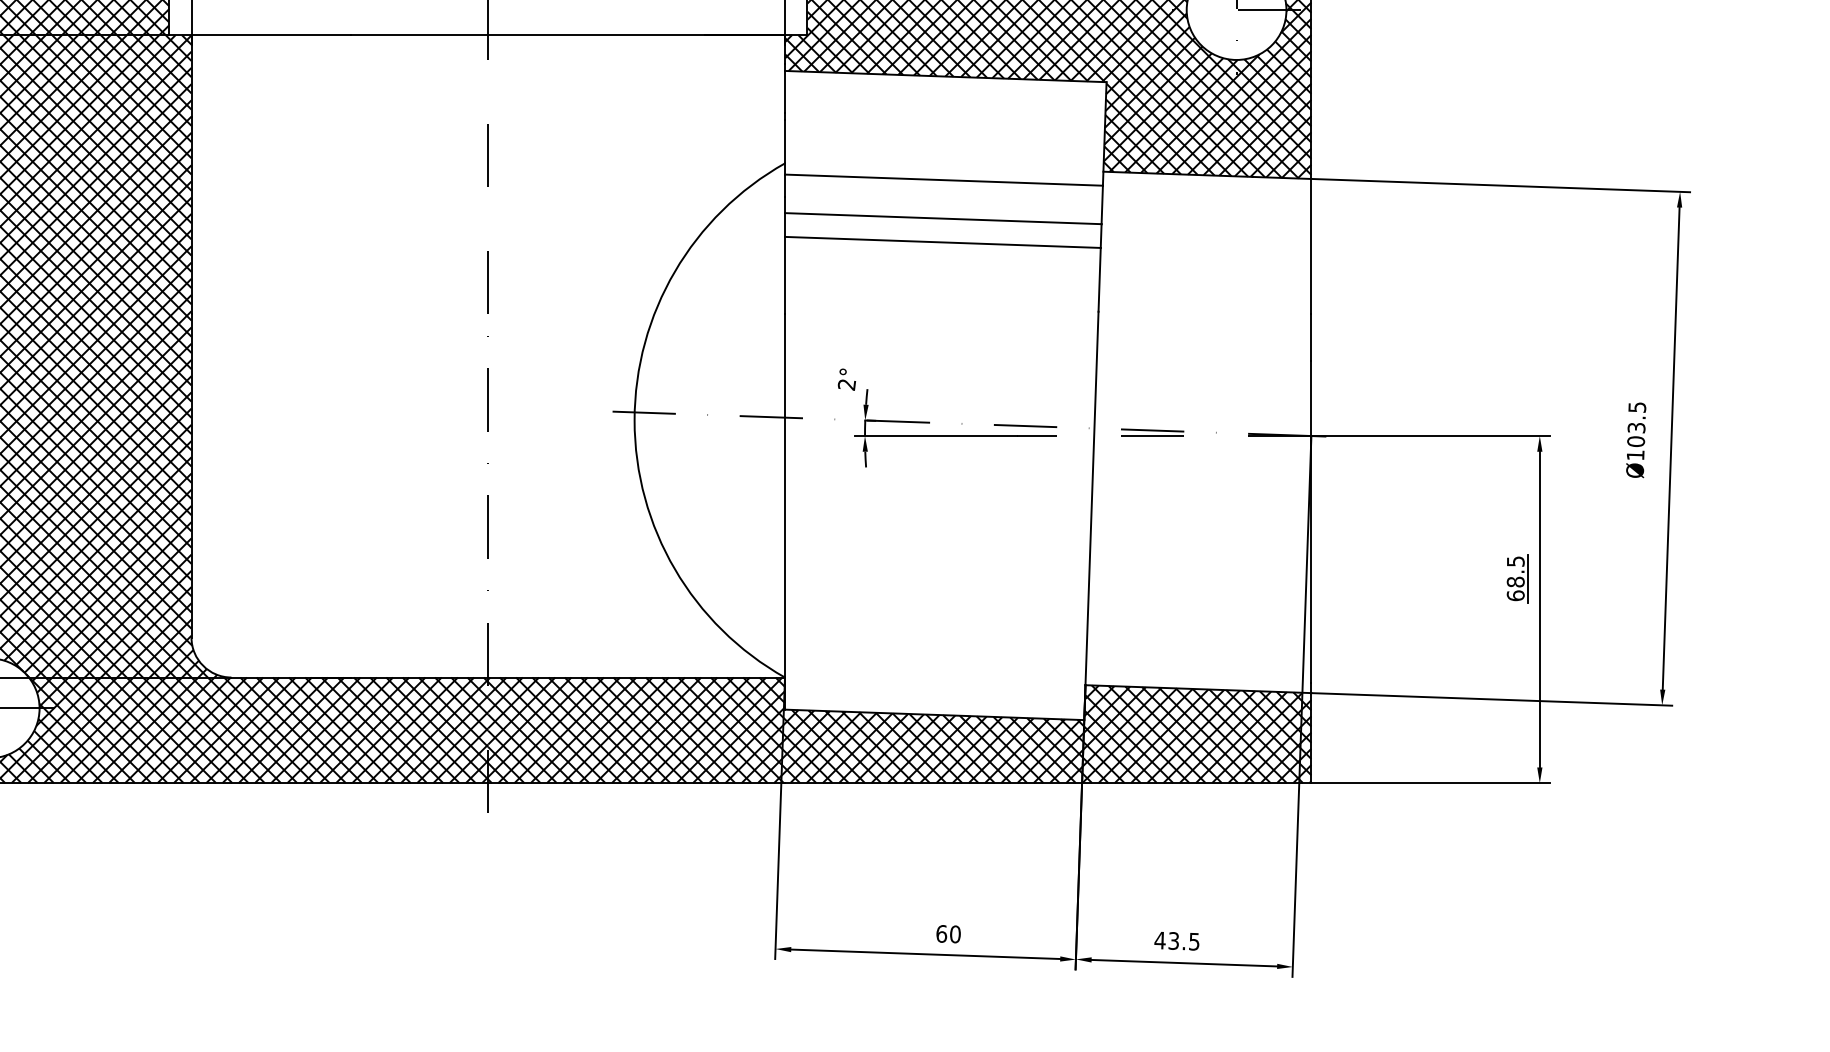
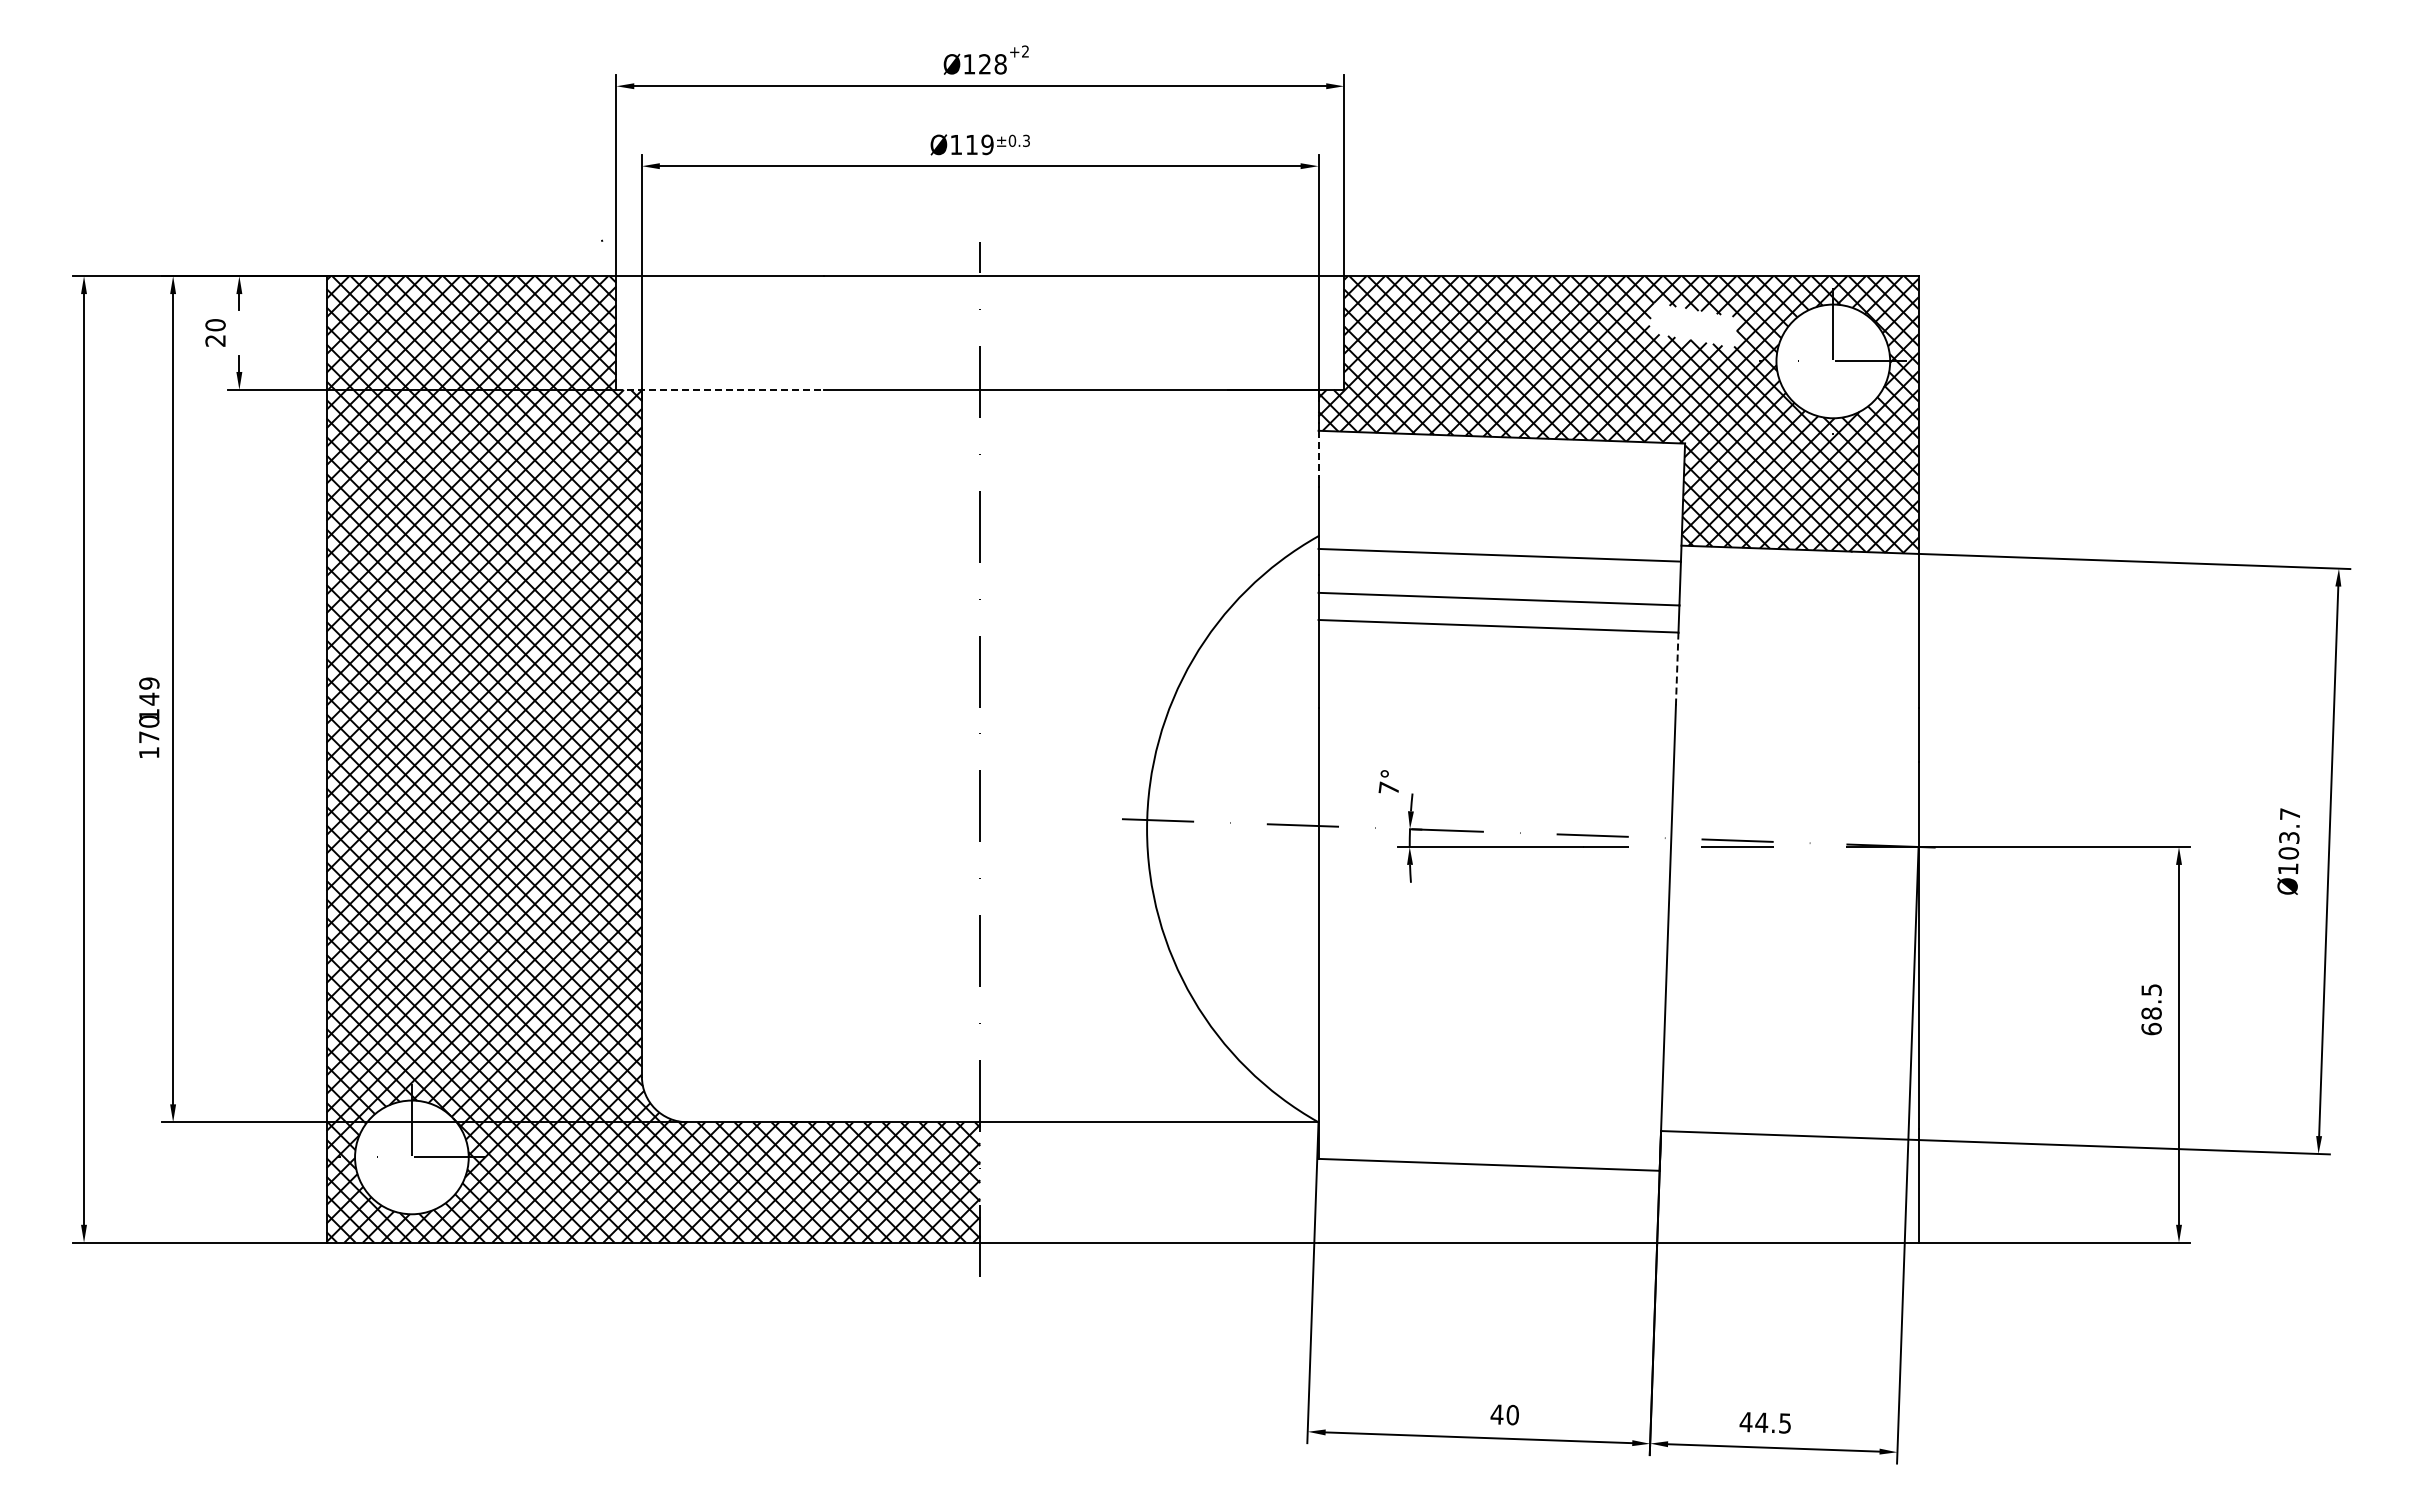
line: (260, 34) -> (720, 389), solid -> dashed
line: (784, 91) -> (1318, 454), solid -> dashed
line: (1099, 280) -> (1677, 669), solid -> dashed
text: (846, 384) -> (1388, 788), 2° -> 7°
text: (1637, 407) -> (2290, 814), Ø103.5 -> Ø103.7
line: (1527, 578) -> (2165, 1009), removed
hatch: (899, 730) -> (1449, 1182), removed
text: (941, 933) -> (1496, 1414), 60 -> 40
text: (1173, 940) -> (1761, 1422), 43.5 -> 44.5

